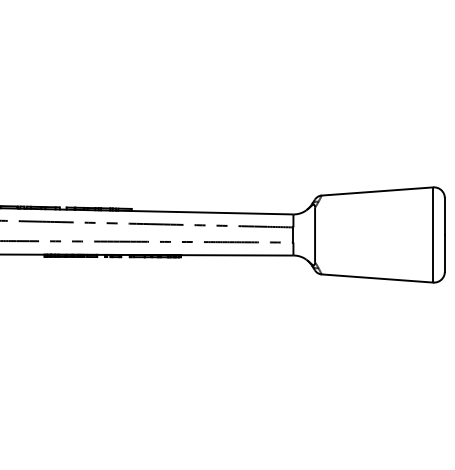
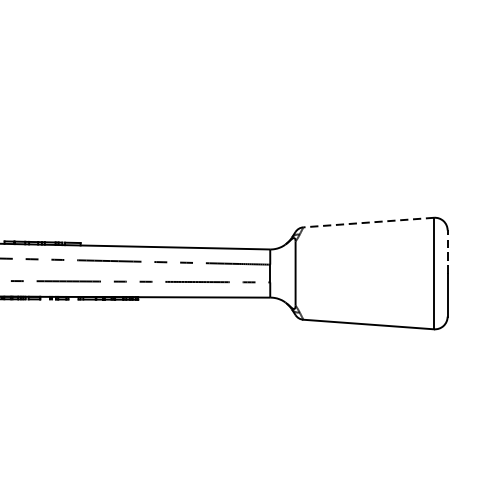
line: (377, 191) -> (368, 222), solid -> dashed
line: (444, 216) -> (447, 251), solid -> dashed

